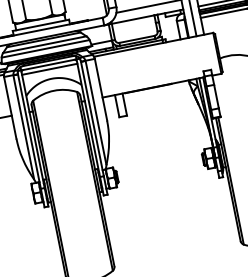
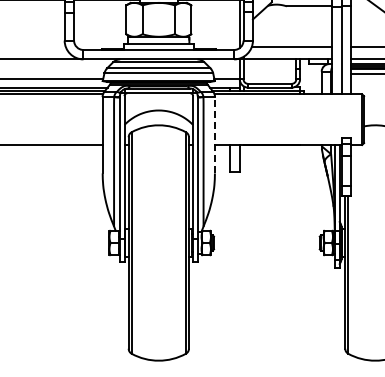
line: (49, 69) -> (158, 98), removed
line: (101, 89) -> (215, 134), solid -> dashed

